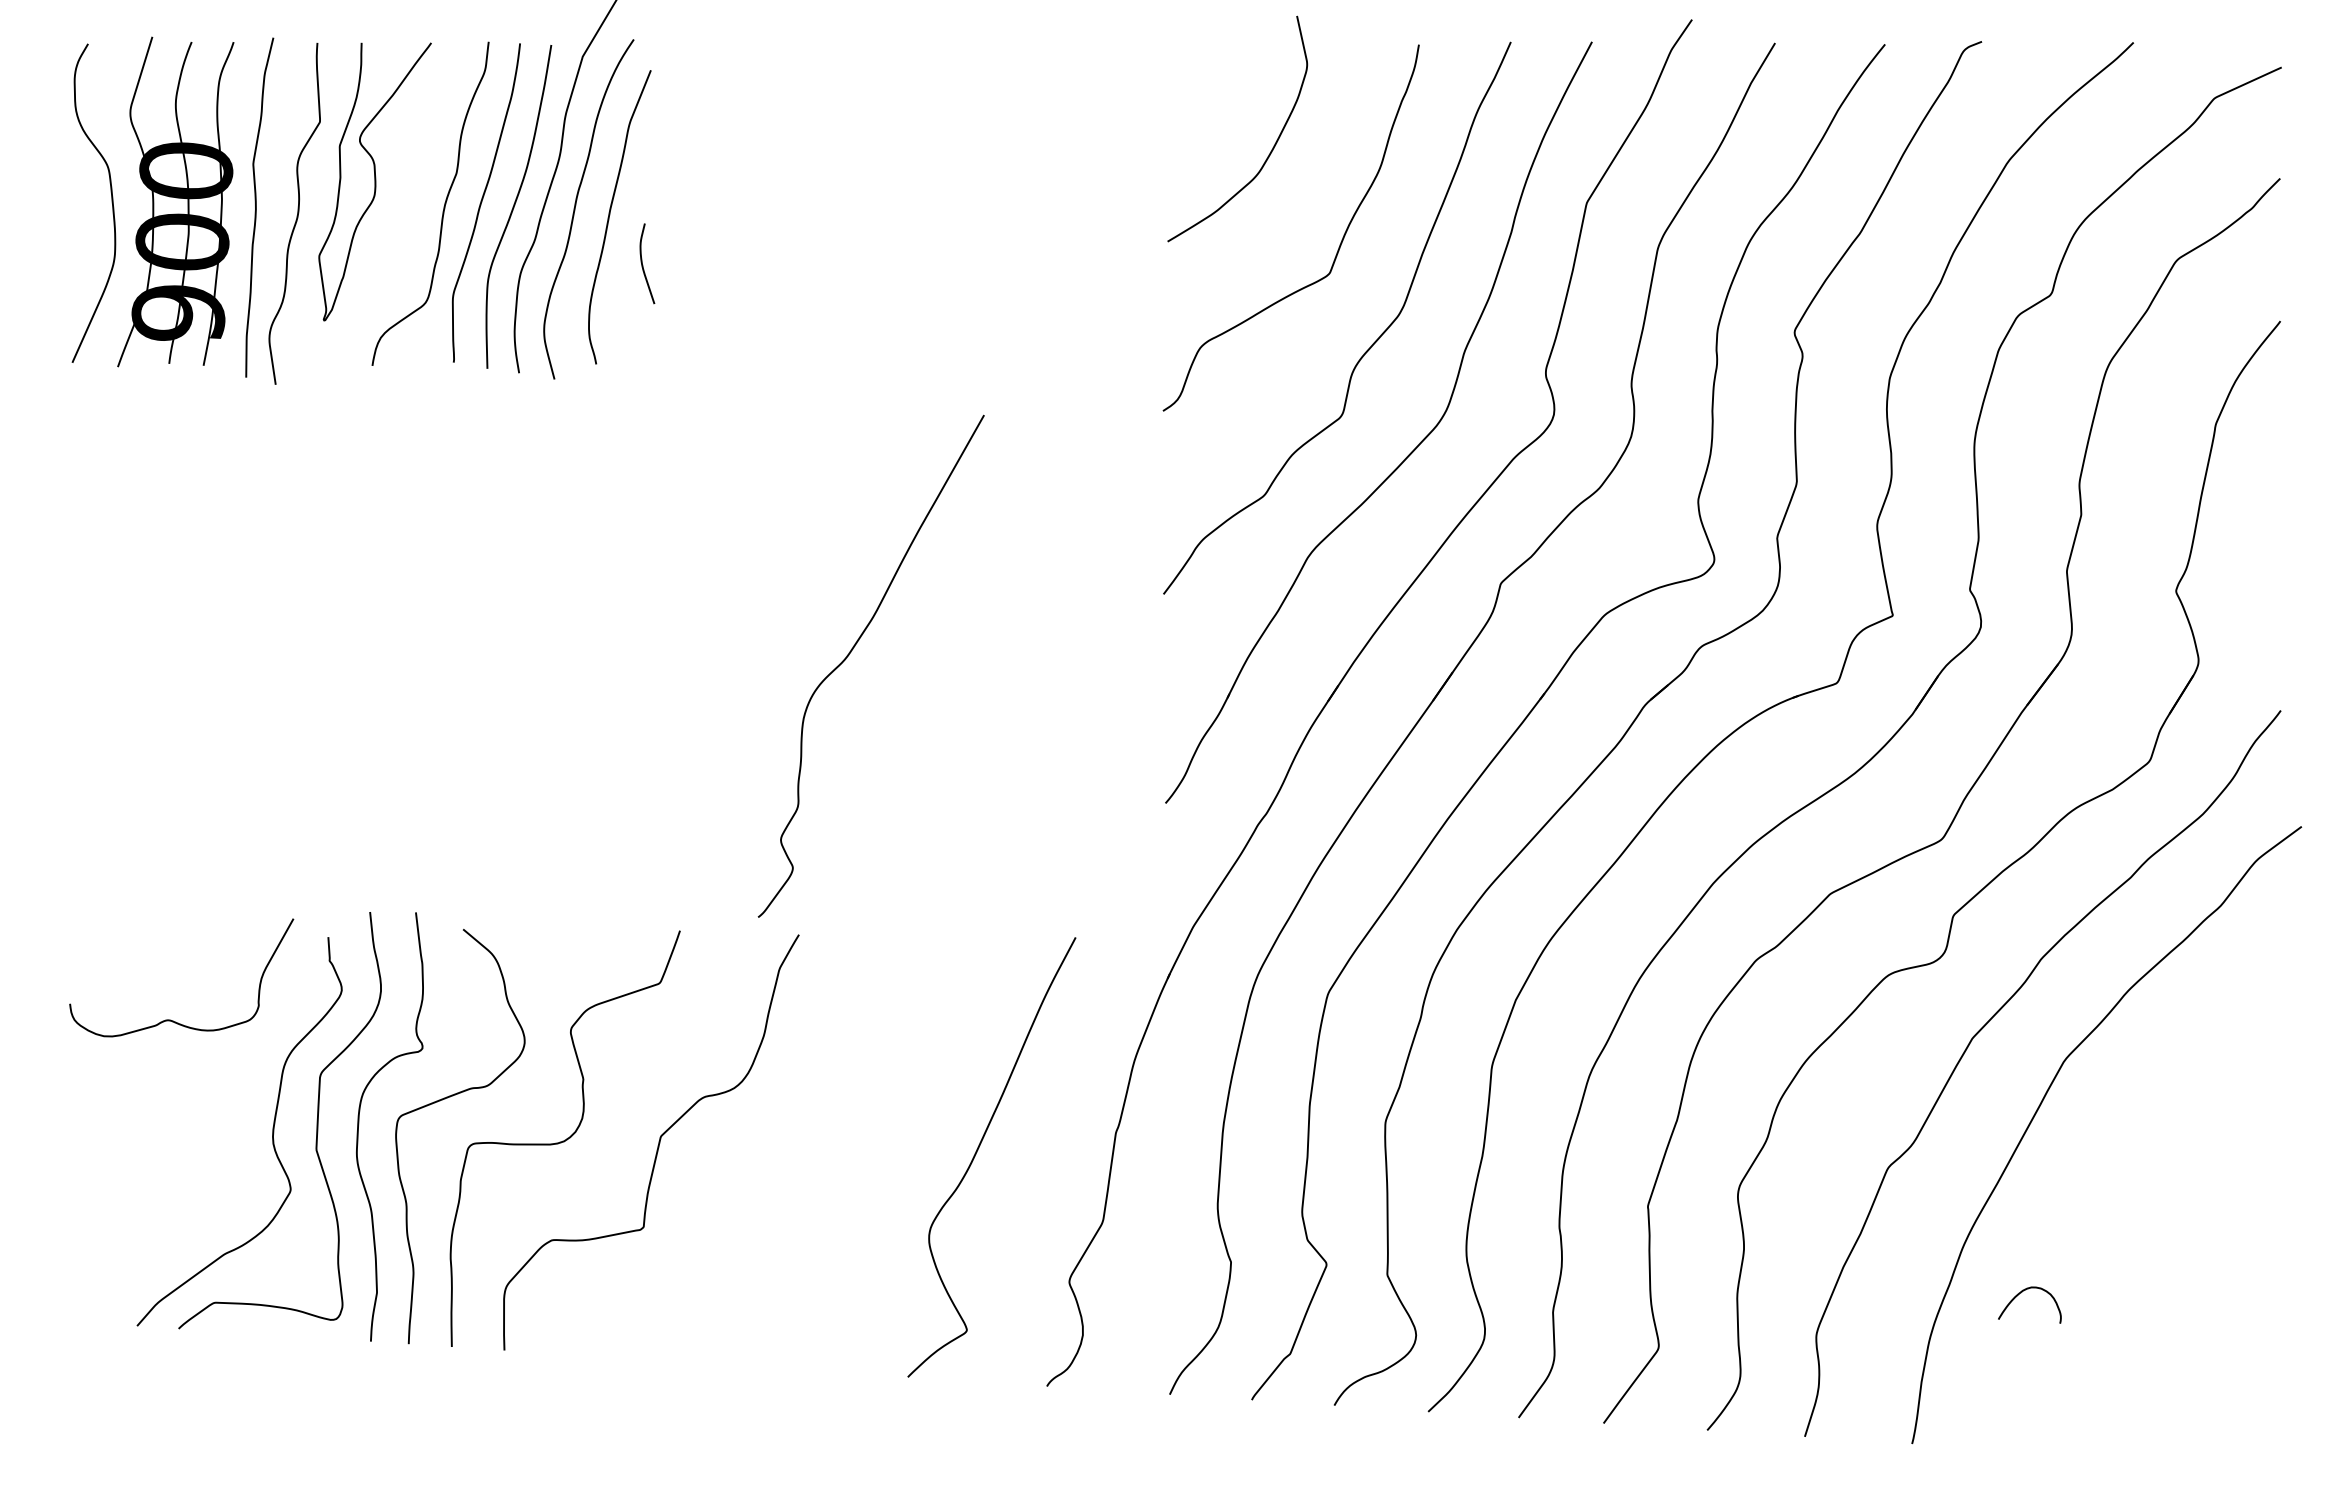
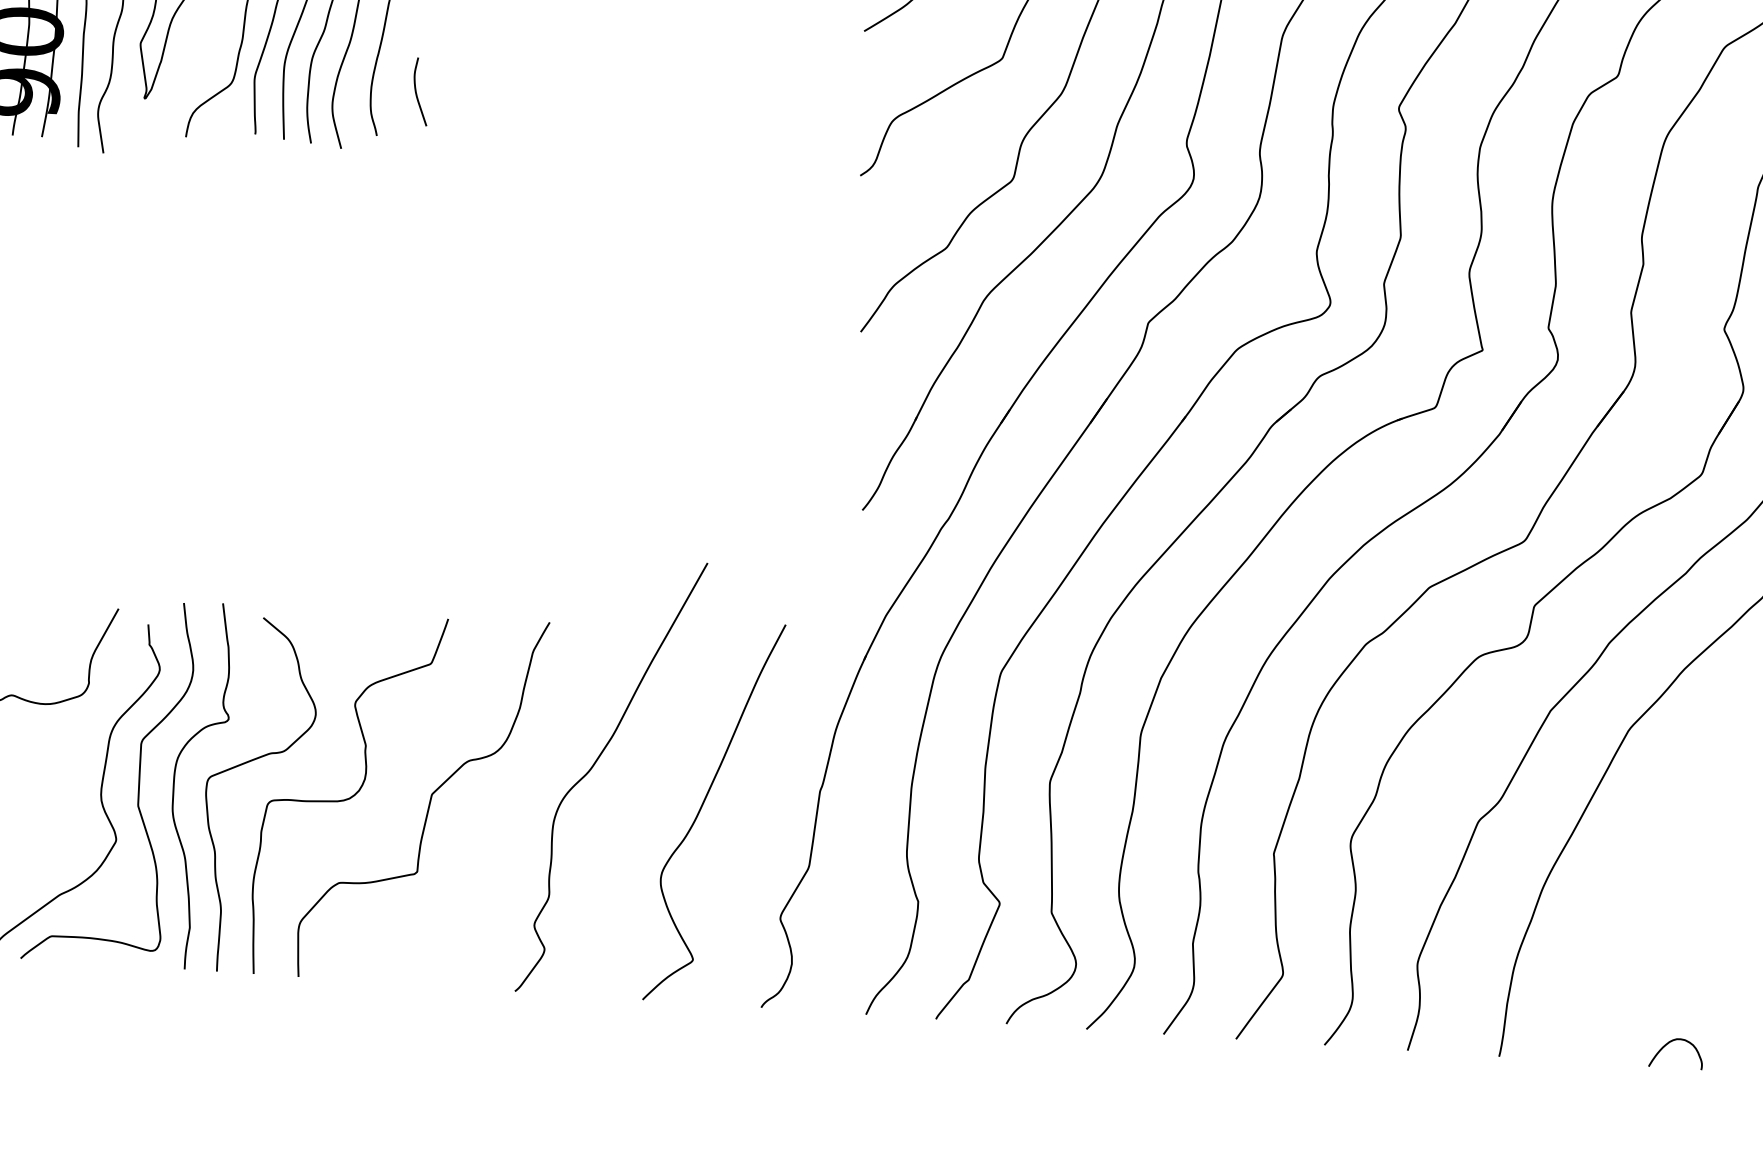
curve: (643, 265) -> (417, 93), moved
curve: (851, 652) -> (594, 765), moved
curve: (2021, 1293) -> (1668, 1044), moved

